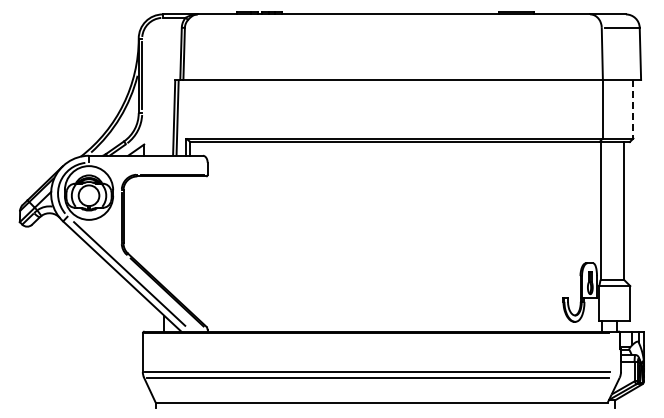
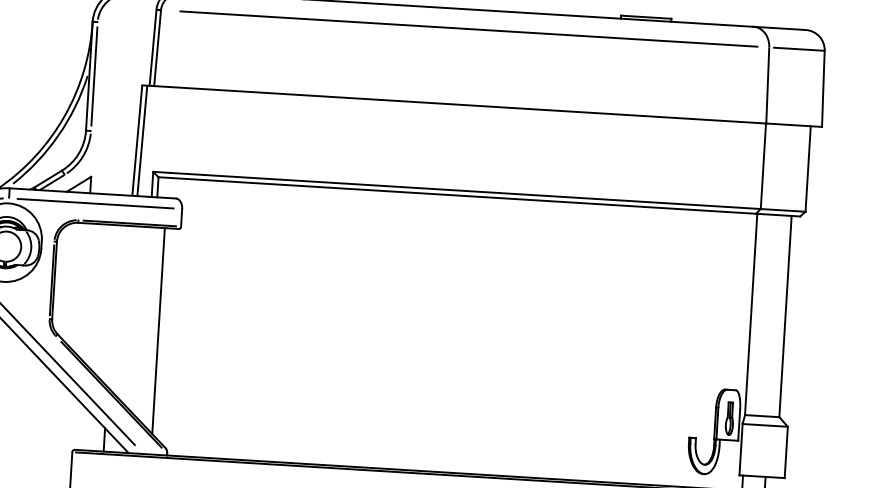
line: (395, 27) -> (468, 28), added
line: (633, 109) -> (808, 169), dashed -> solid
line: (147, 162) -> (94, 203), added
line: (196, 246) -> (158, 330), added

